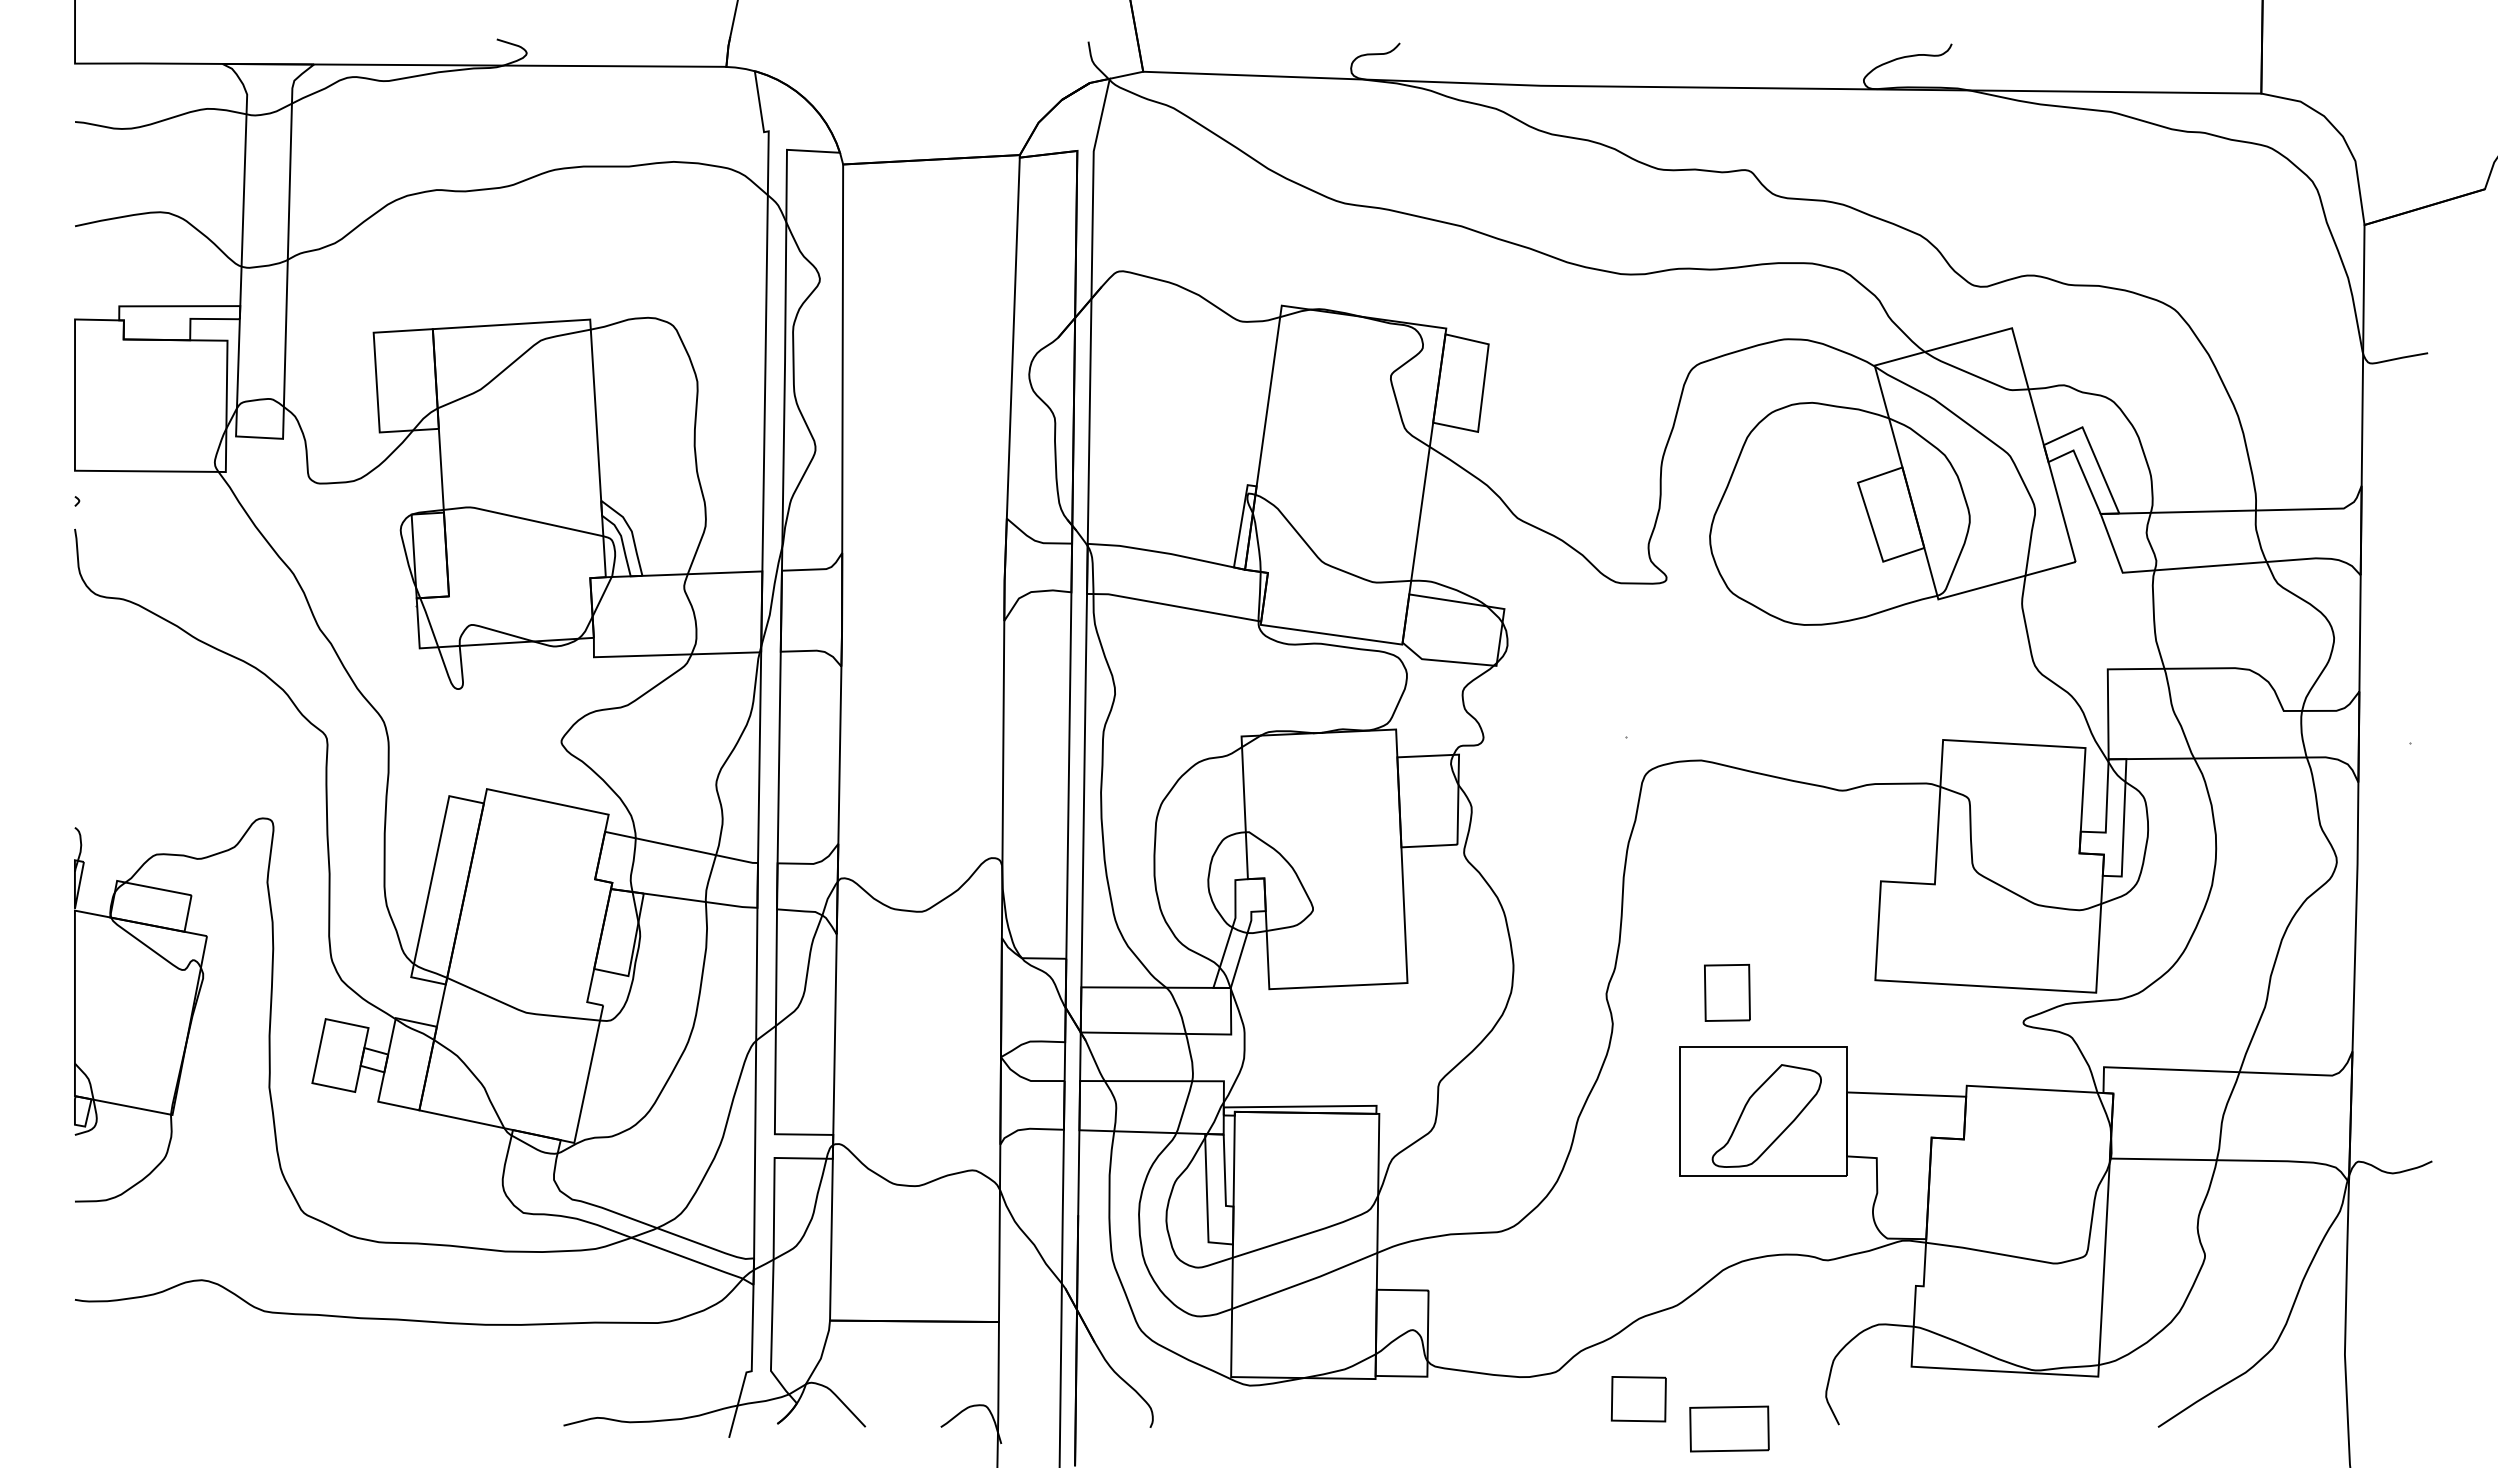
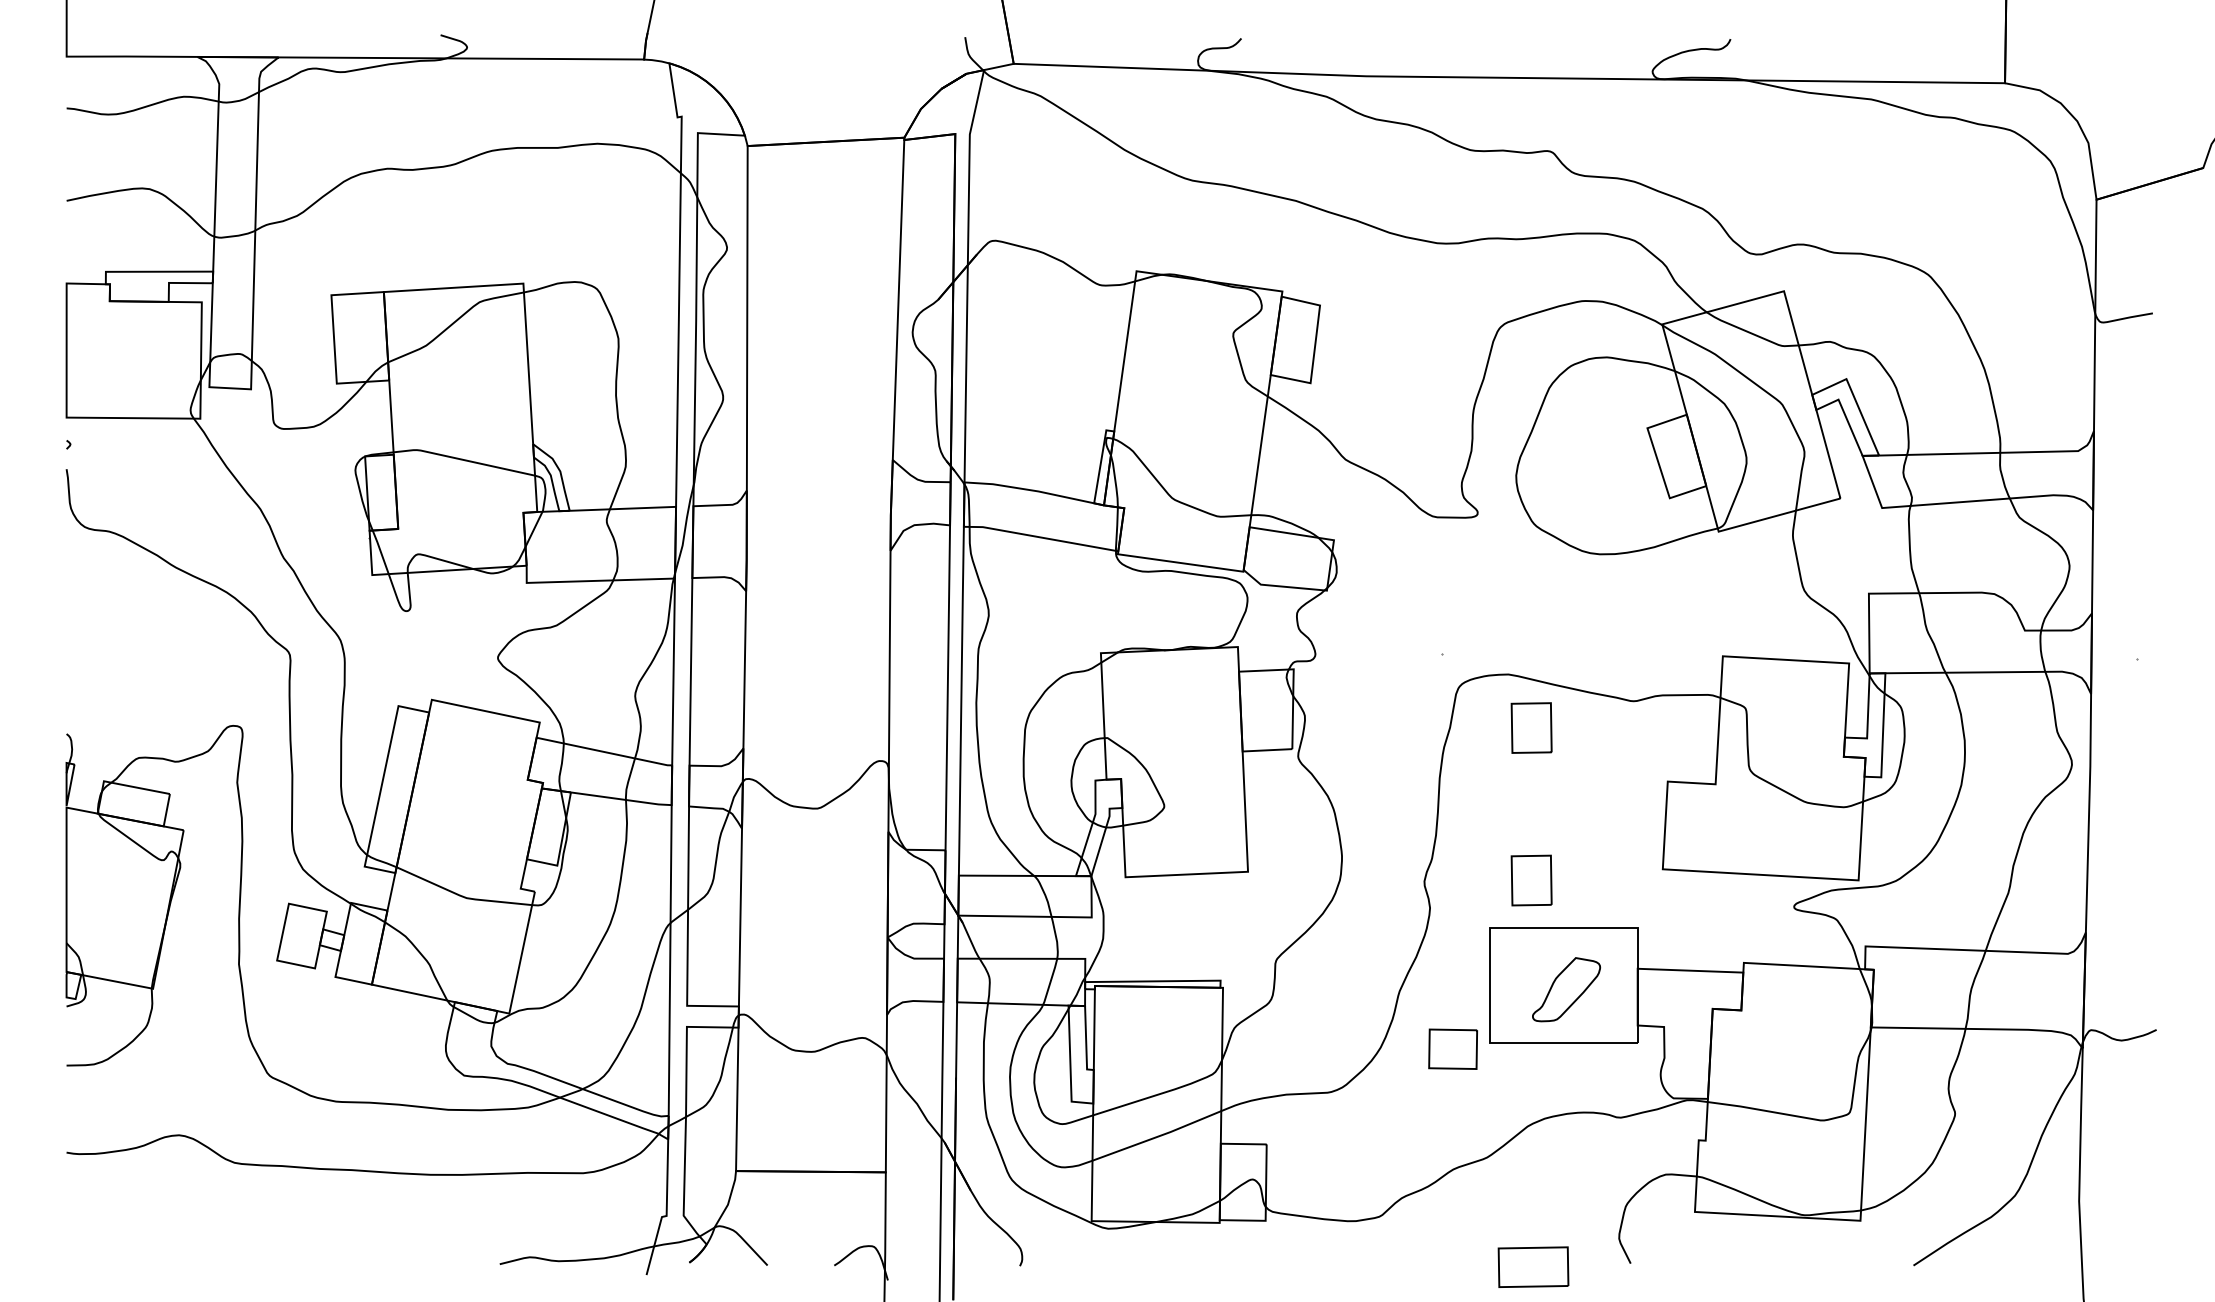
part: (1727, 820) -> (1531, 727), added
part: (1766, 1115) -> (1566, 989), size x0.7
part: (1638, 1399) -> (1452, 1049), moved

